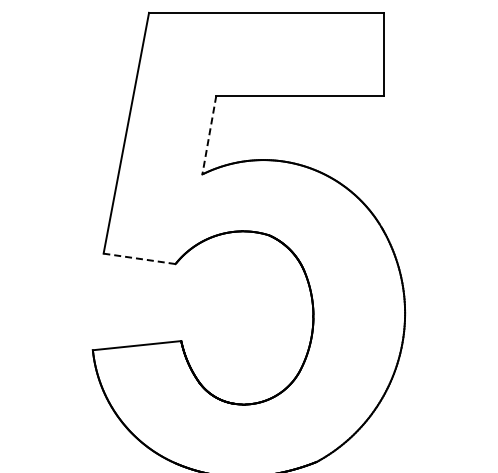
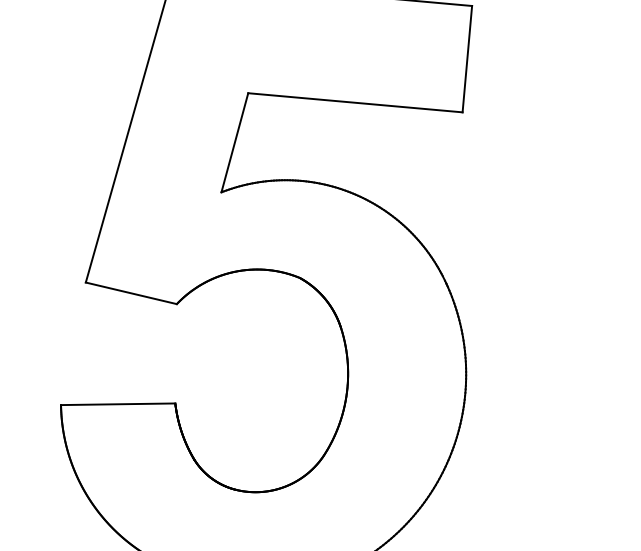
line: (209, 135) -> (235, 143), dashed -> solid
line: (139, 258) -> (131, 292), dashed -> solid

